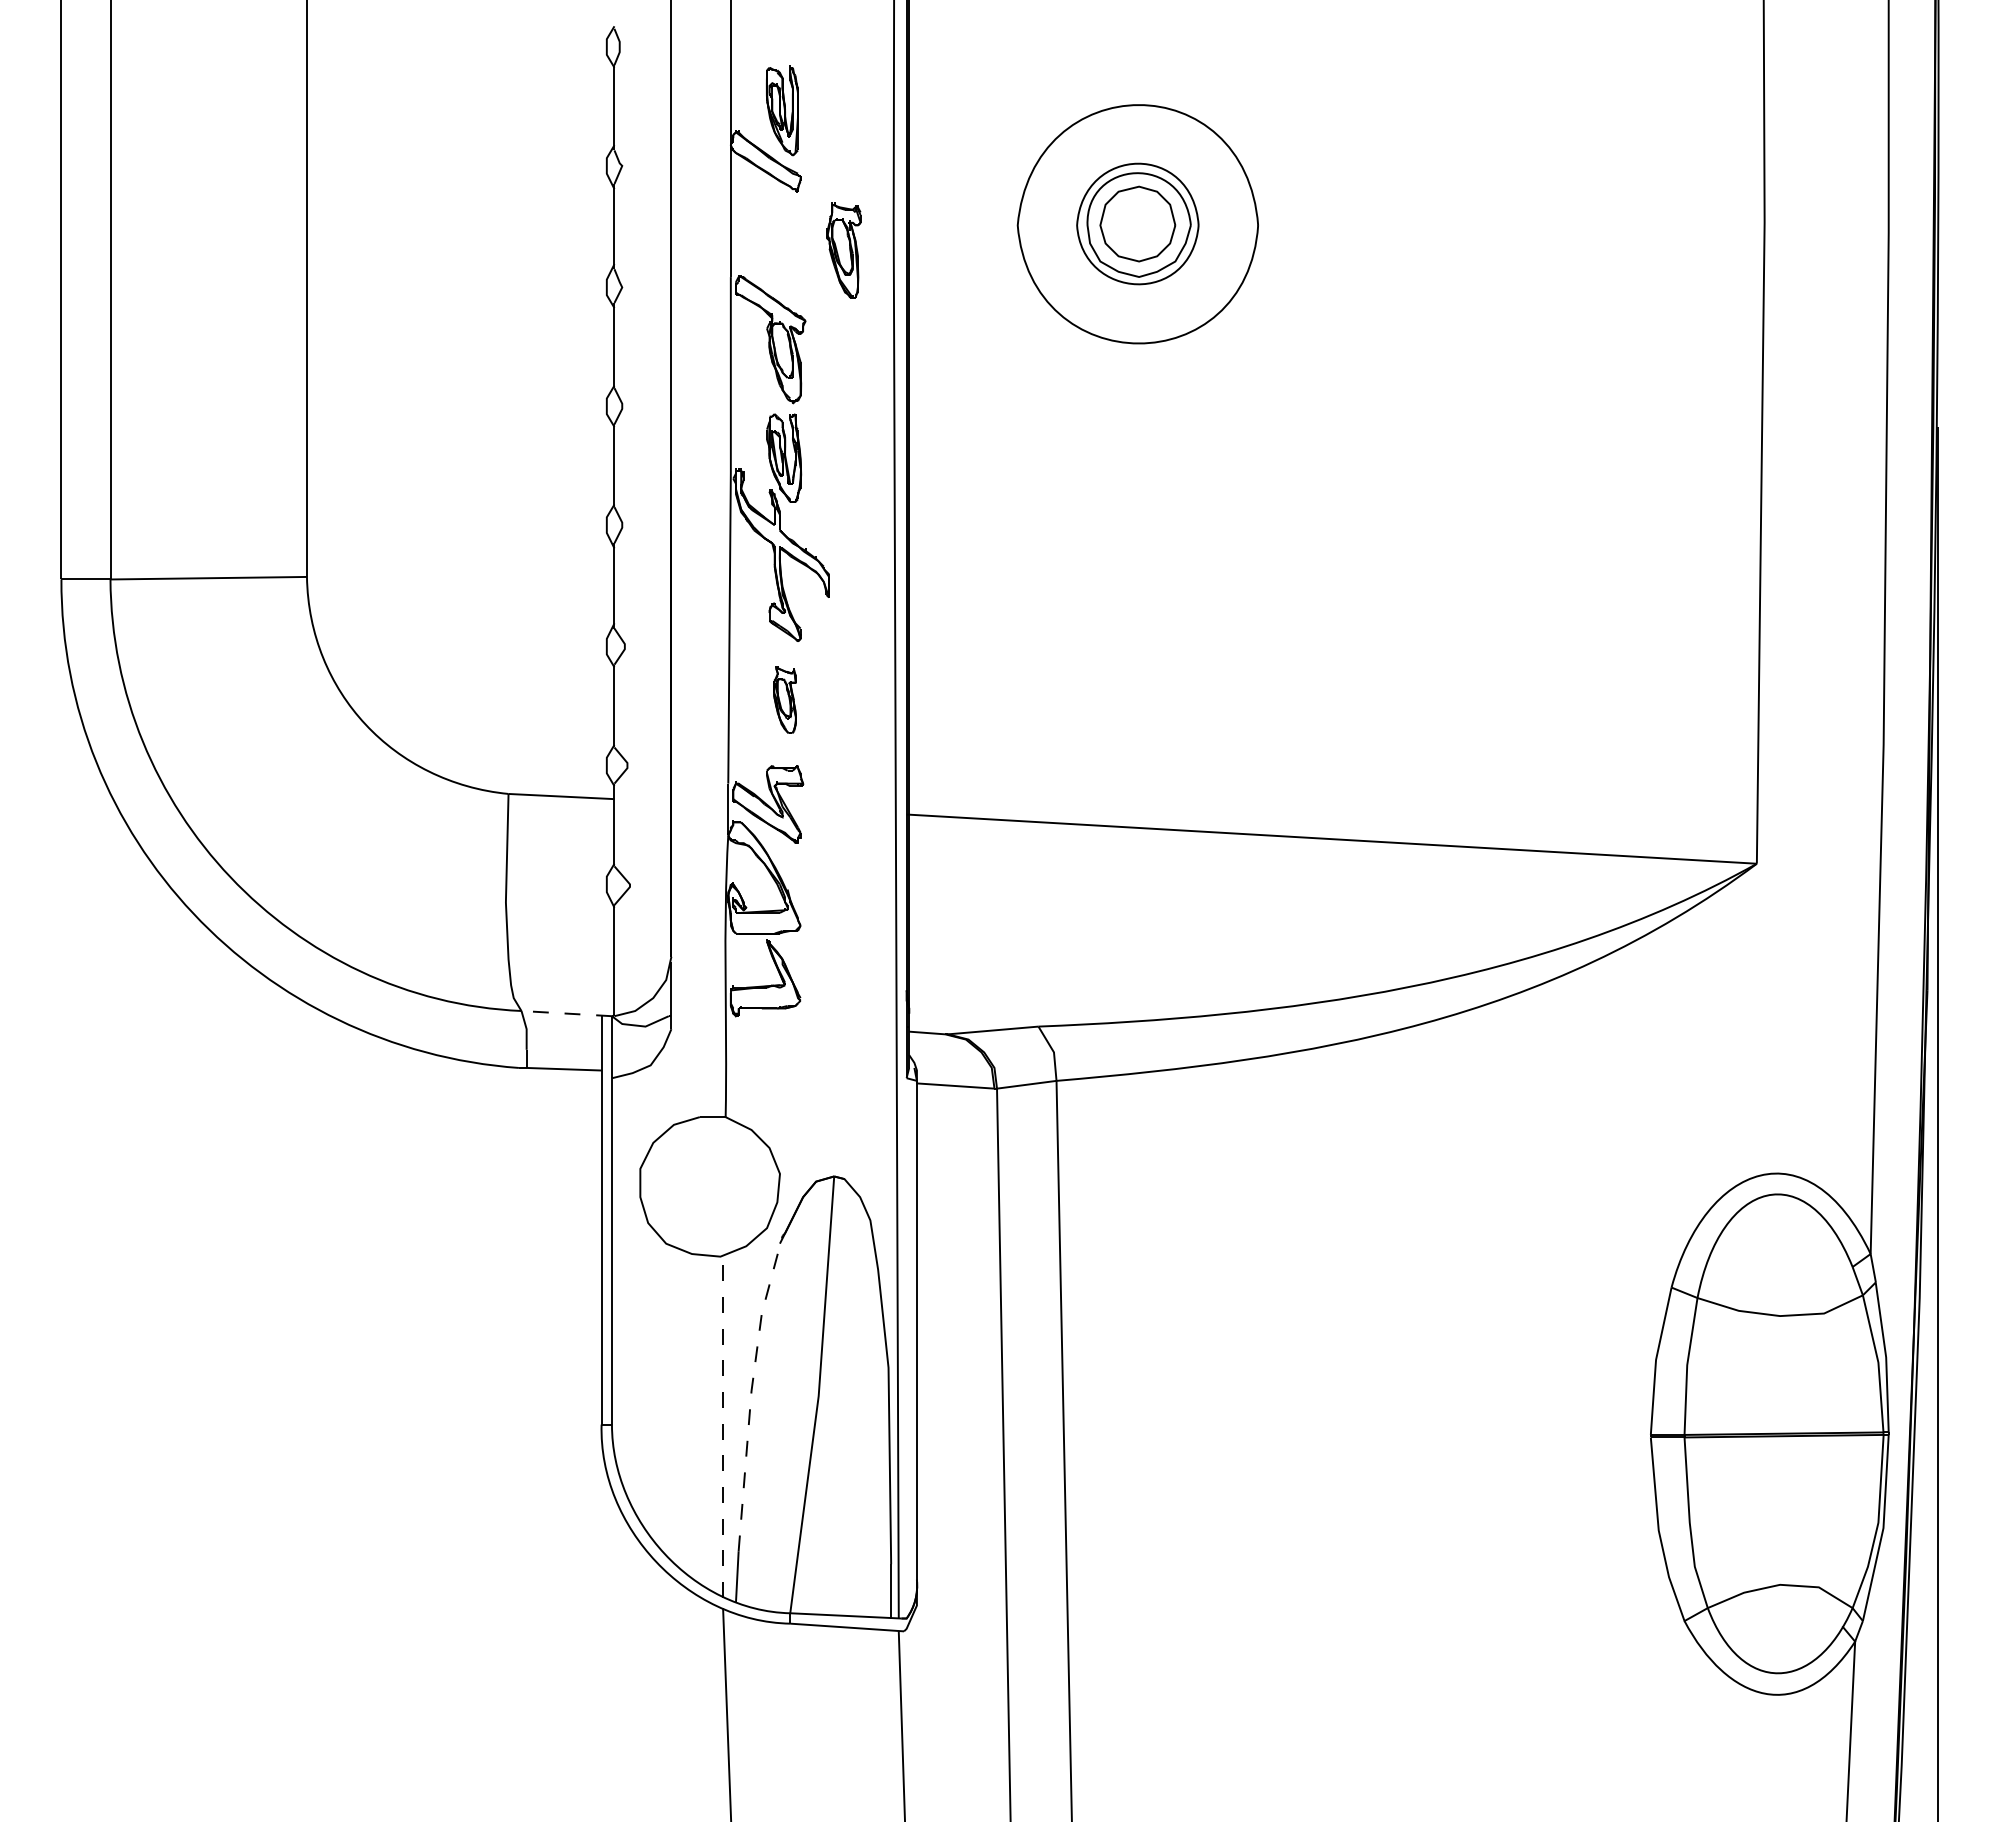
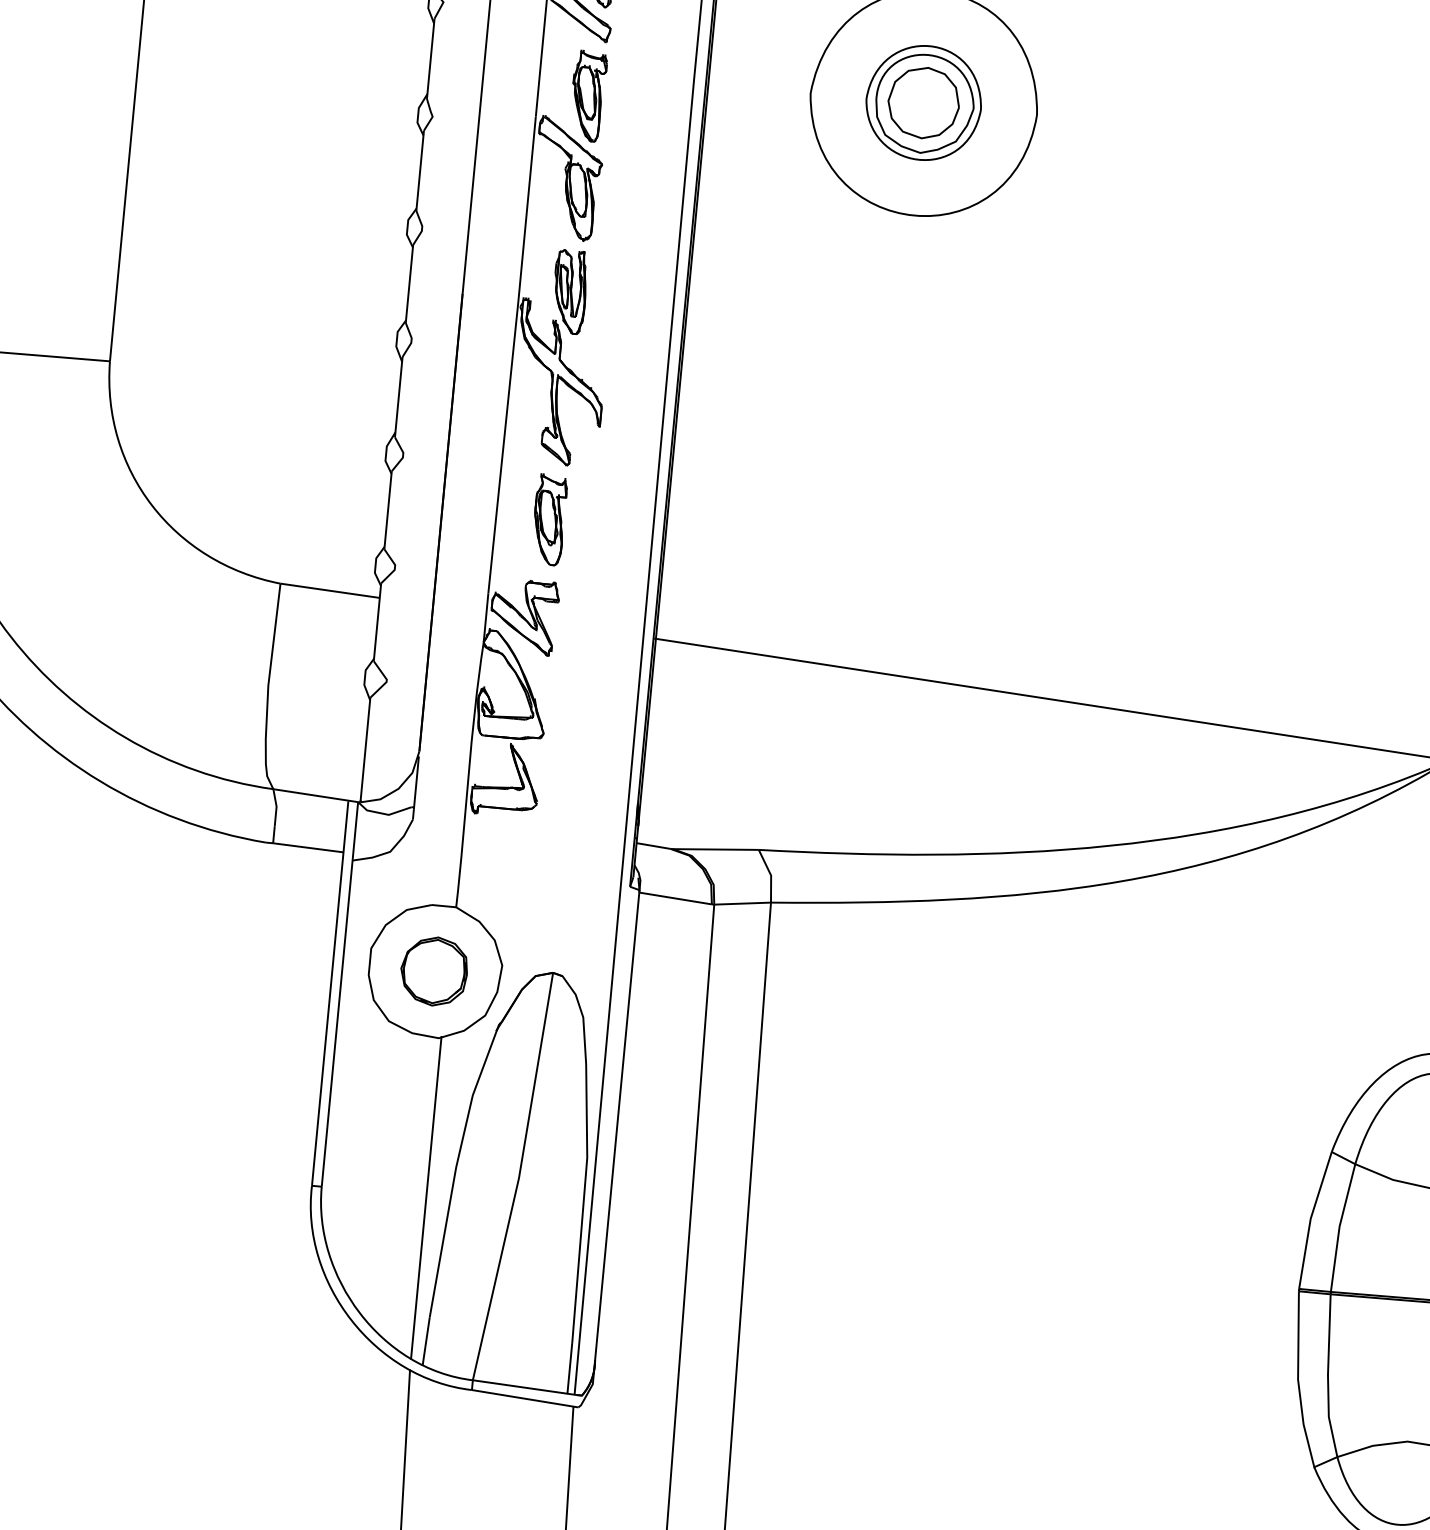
part: (843, 250) -> (587, 96), moved
part: (784, 699) -> (548, 519), size x1.43
line: (566, 1013) -> (315, 795), dashed -> solid
part: (708, 1186) -> (433, 971), added
line: (751, 1391) -> (456, 1167), dashed -> solid
line: (723, 1425) -> (426, 1197), dashed -> solid

